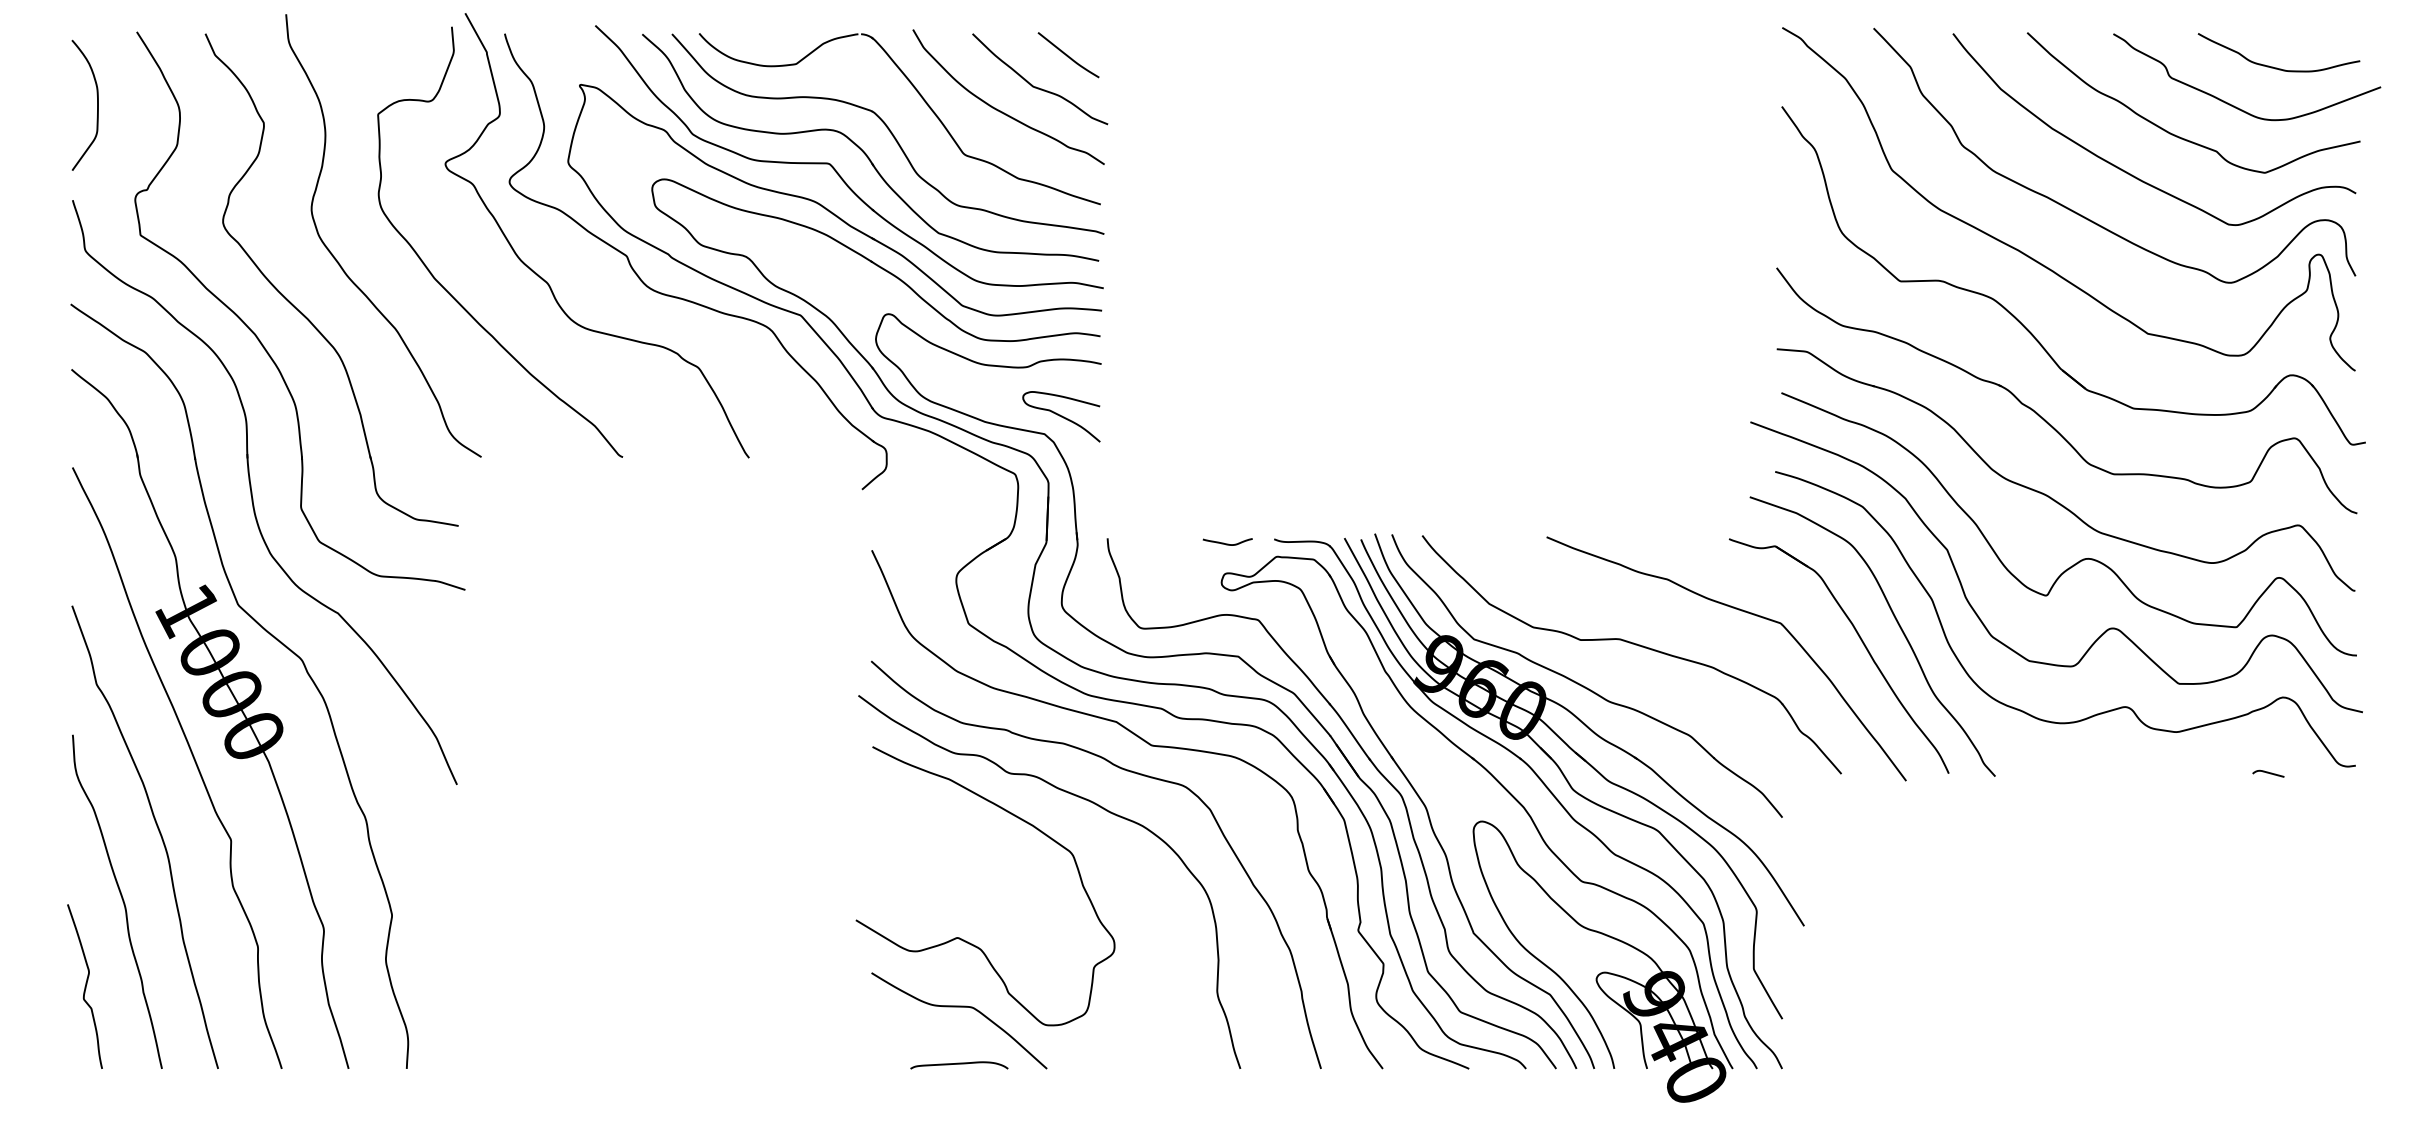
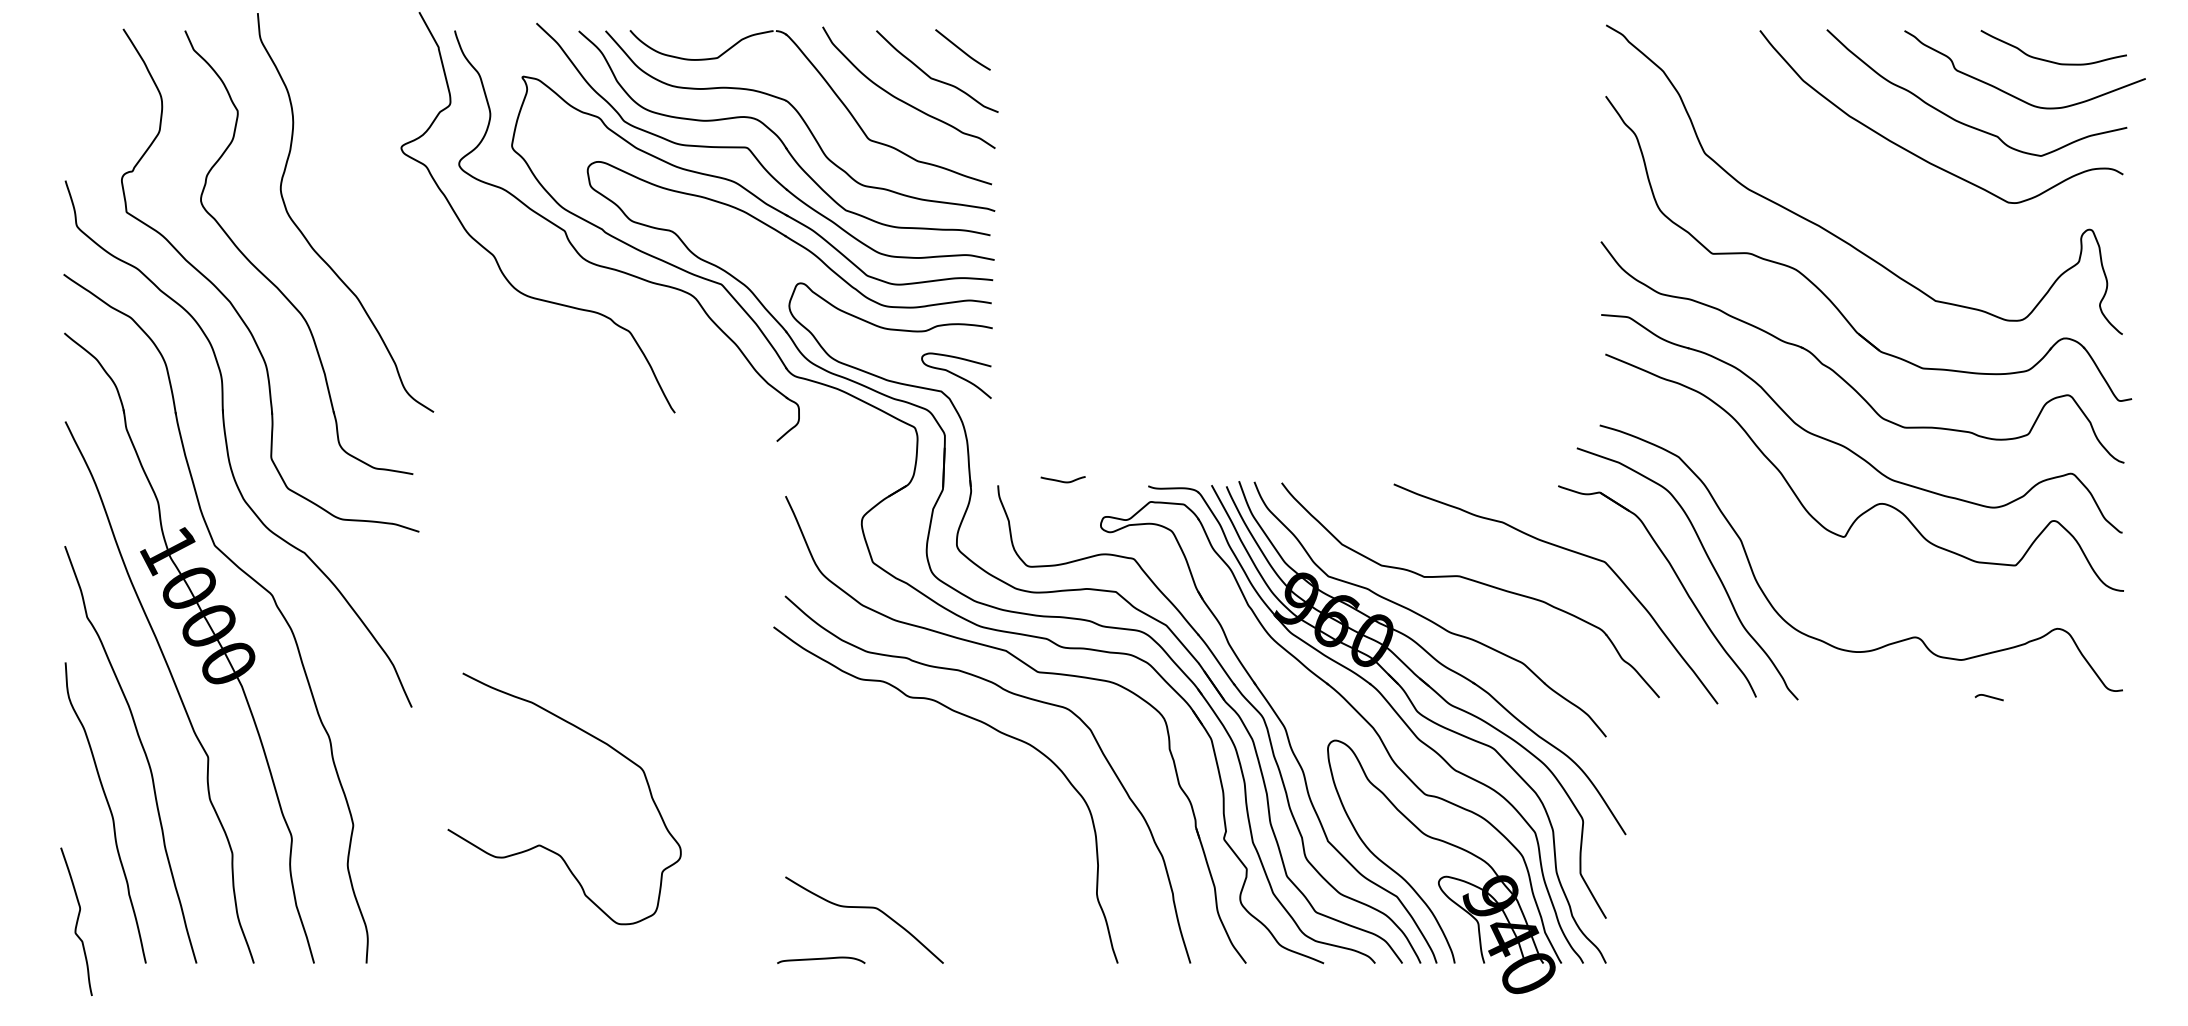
curve: (97, 104) -> (87, 94), removed
curve: (2083, 215) -> (1877, 194), removed
curve: (449, 292) -> (405, 263), removed
curve: (1227, 543) -> (1062, 481), moved
curve: (2106, 629) -> (1898, 567), removed
curve: (2268, 773) -> (1989, 697), moved
curve: (959, 937) -> (541, 845), moved
curve: (84, 986) -> (76, 921), moved
curve: (959, 1064) -> (821, 959), moved

